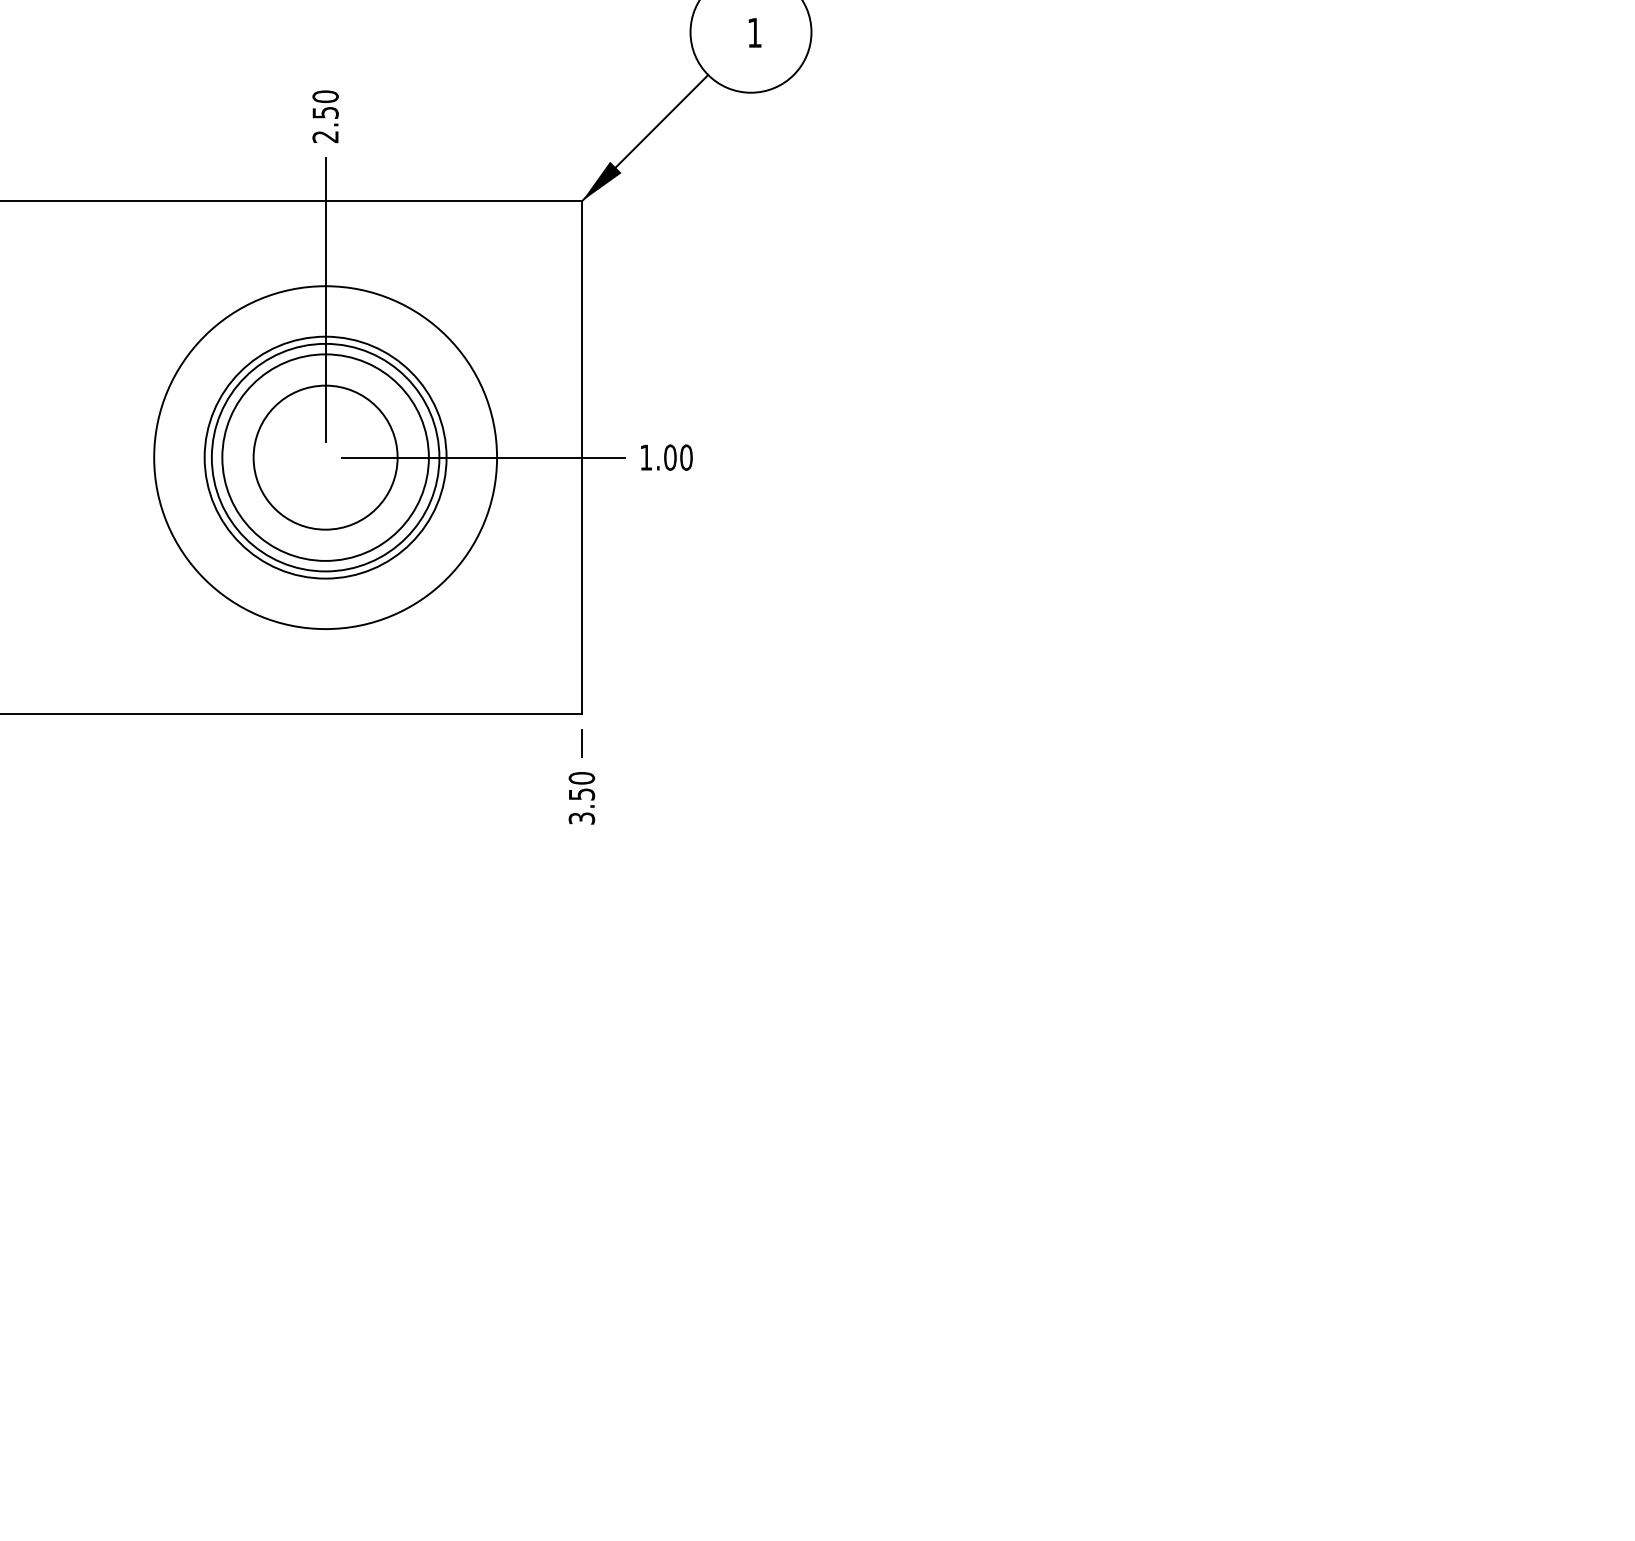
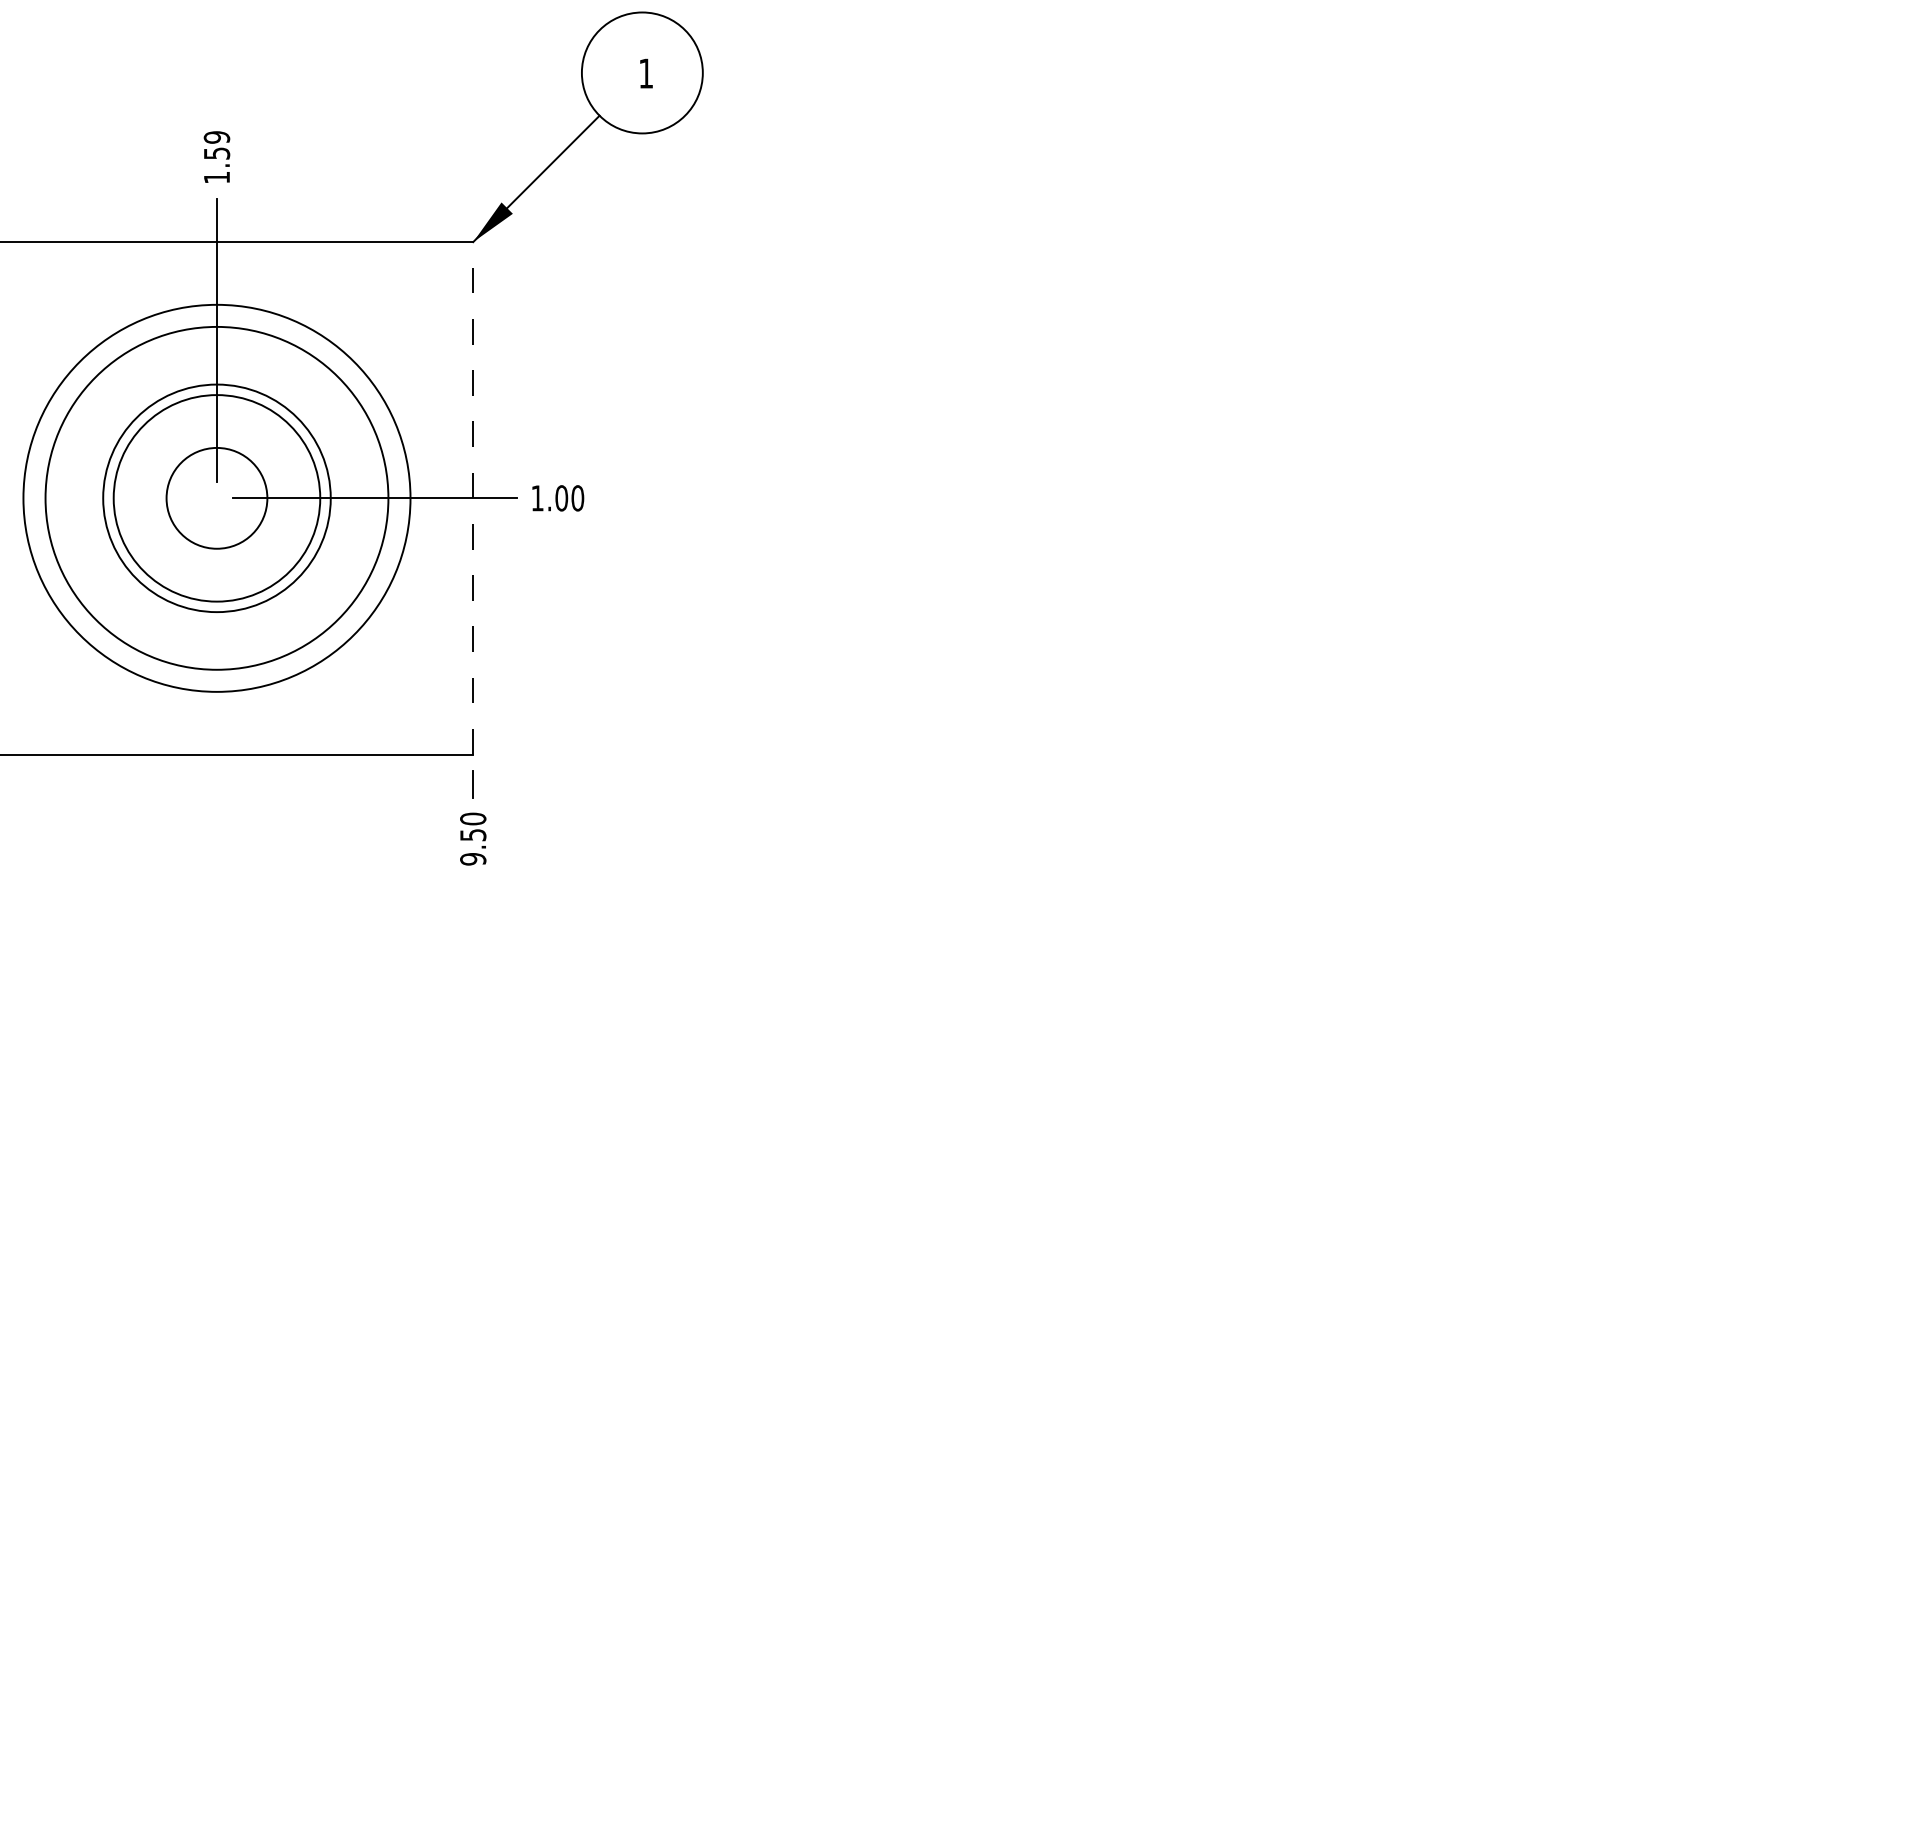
text: (325, 116) -> (216, 157), 2.50 -> 1.59
line: (582, 456) -> (473, 497), solid -> dashed
circle: (325, 457) -> (216, 498), size x0.7
circle: (325, 457) -> (216, 498), size x1.6
text: (582, 818) -> (473, 859), 3.50 -> 9.50

